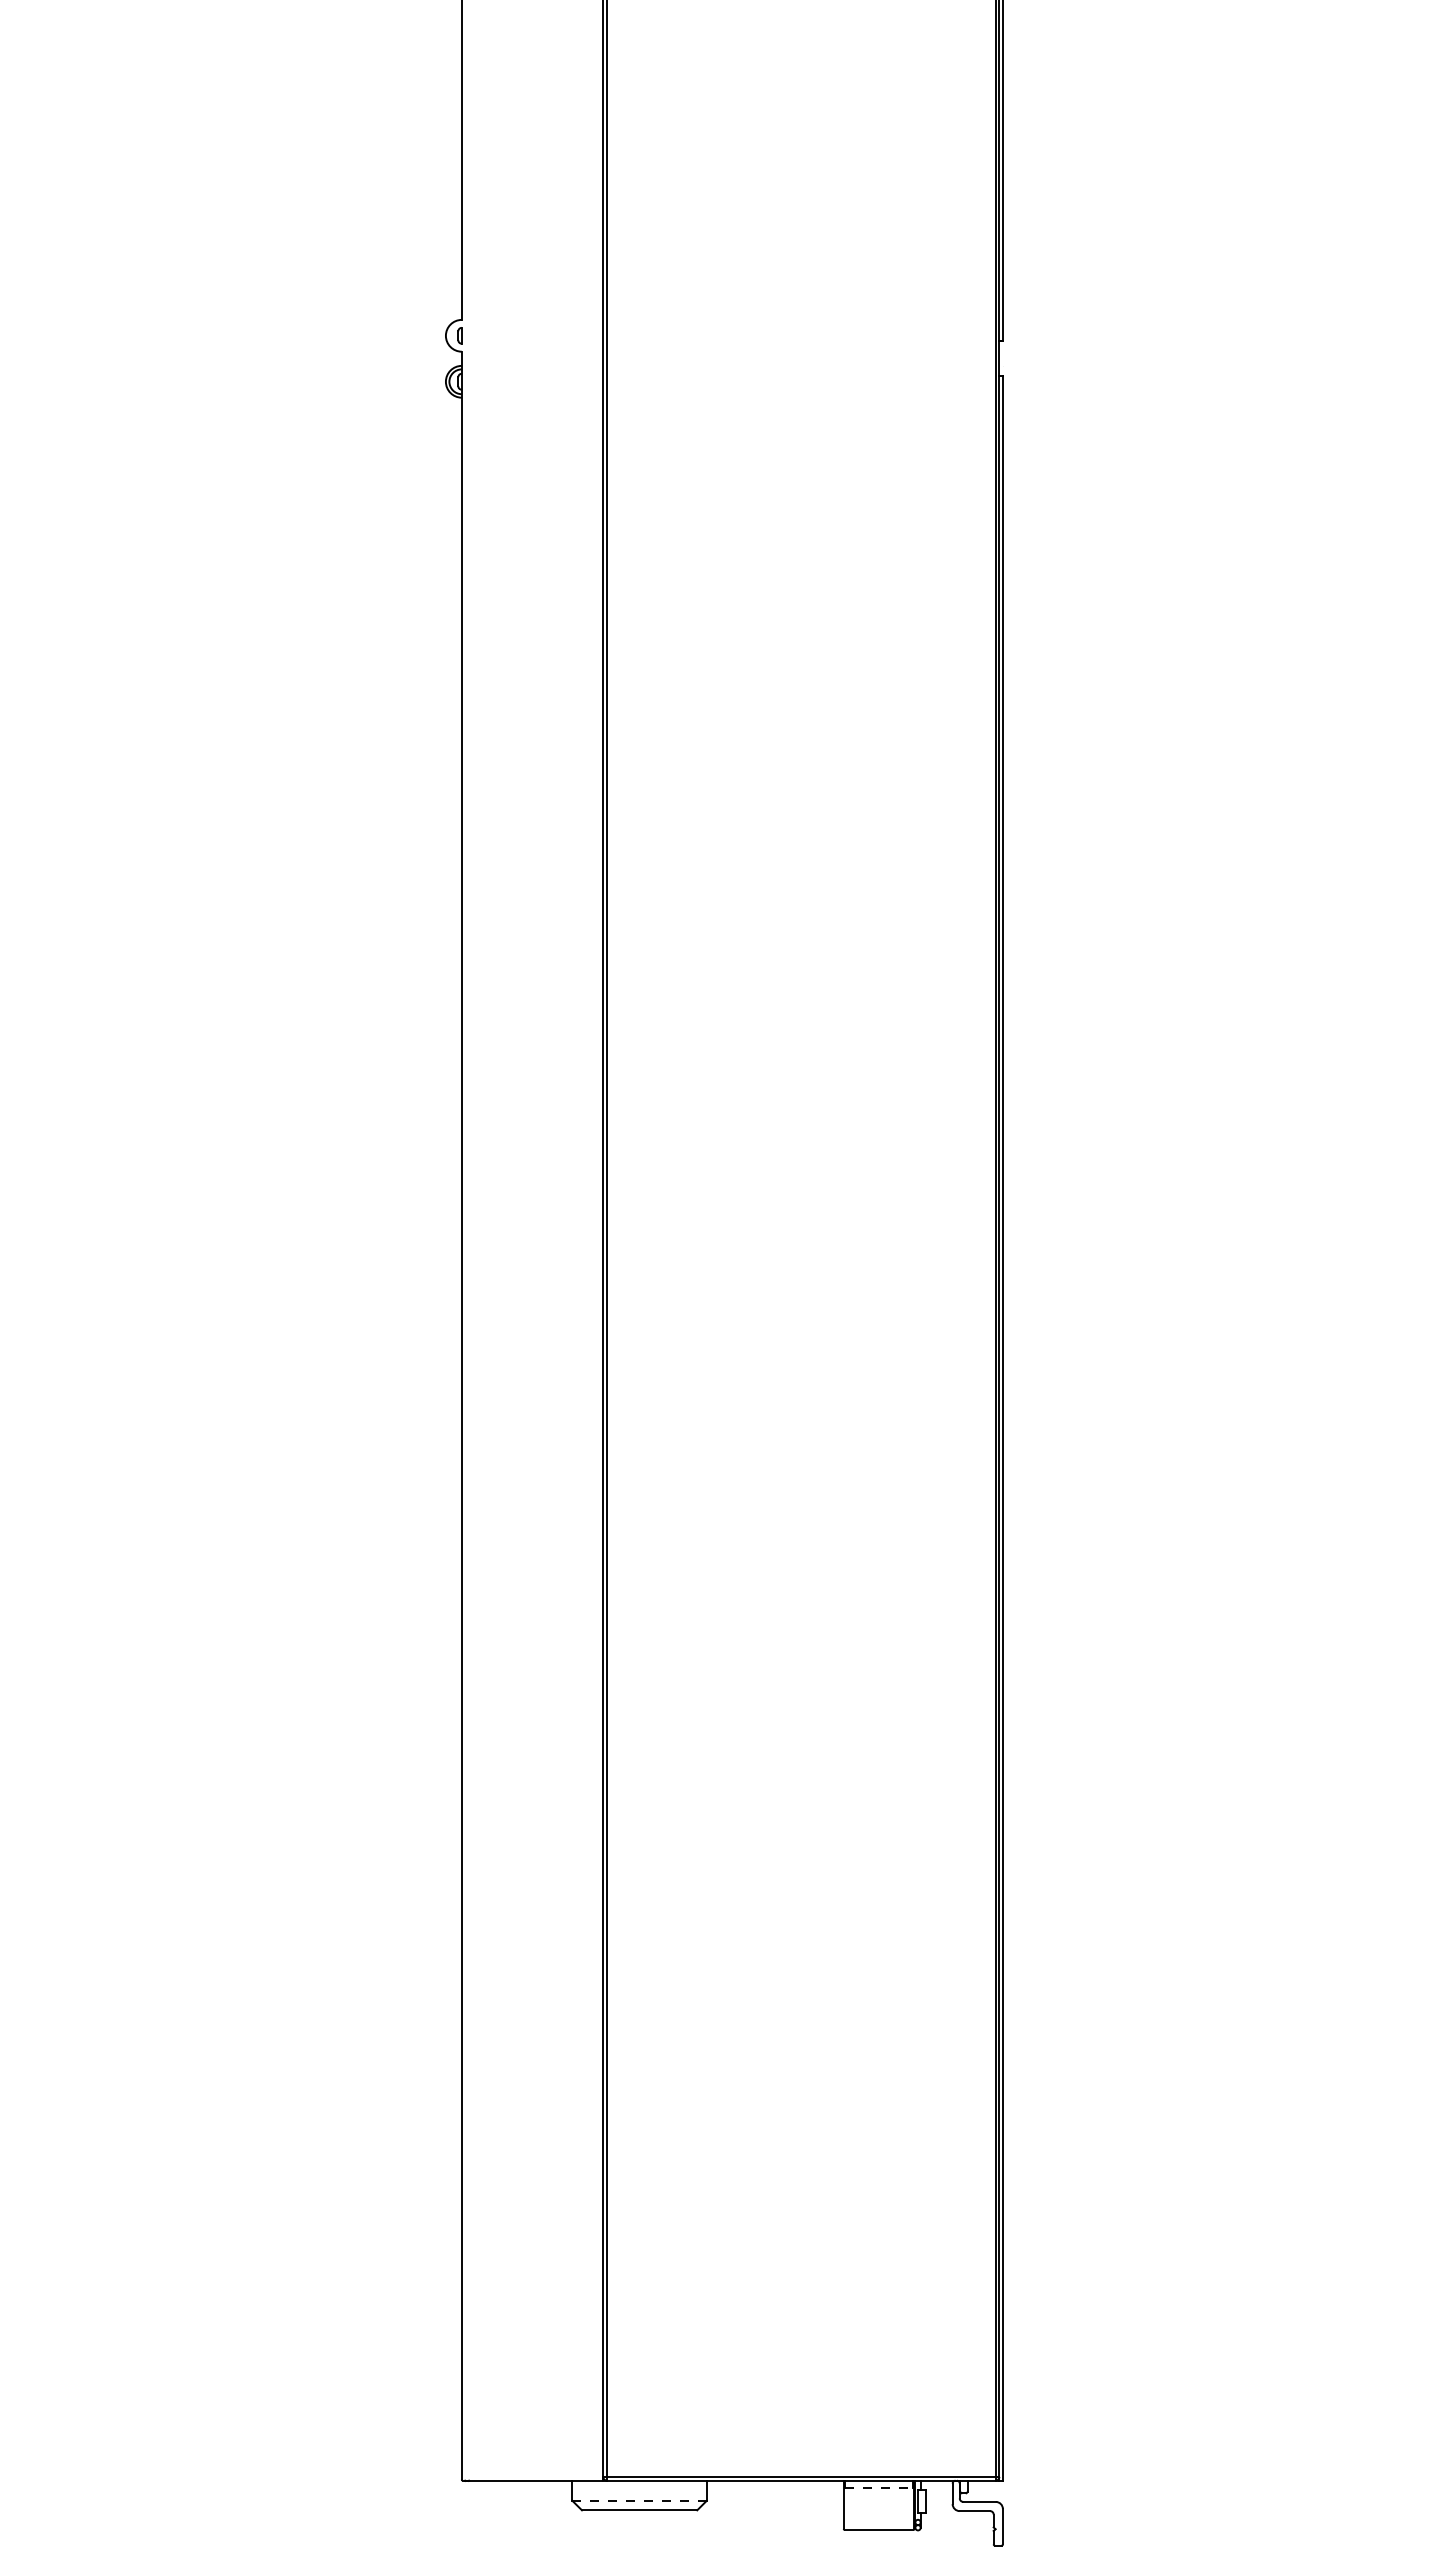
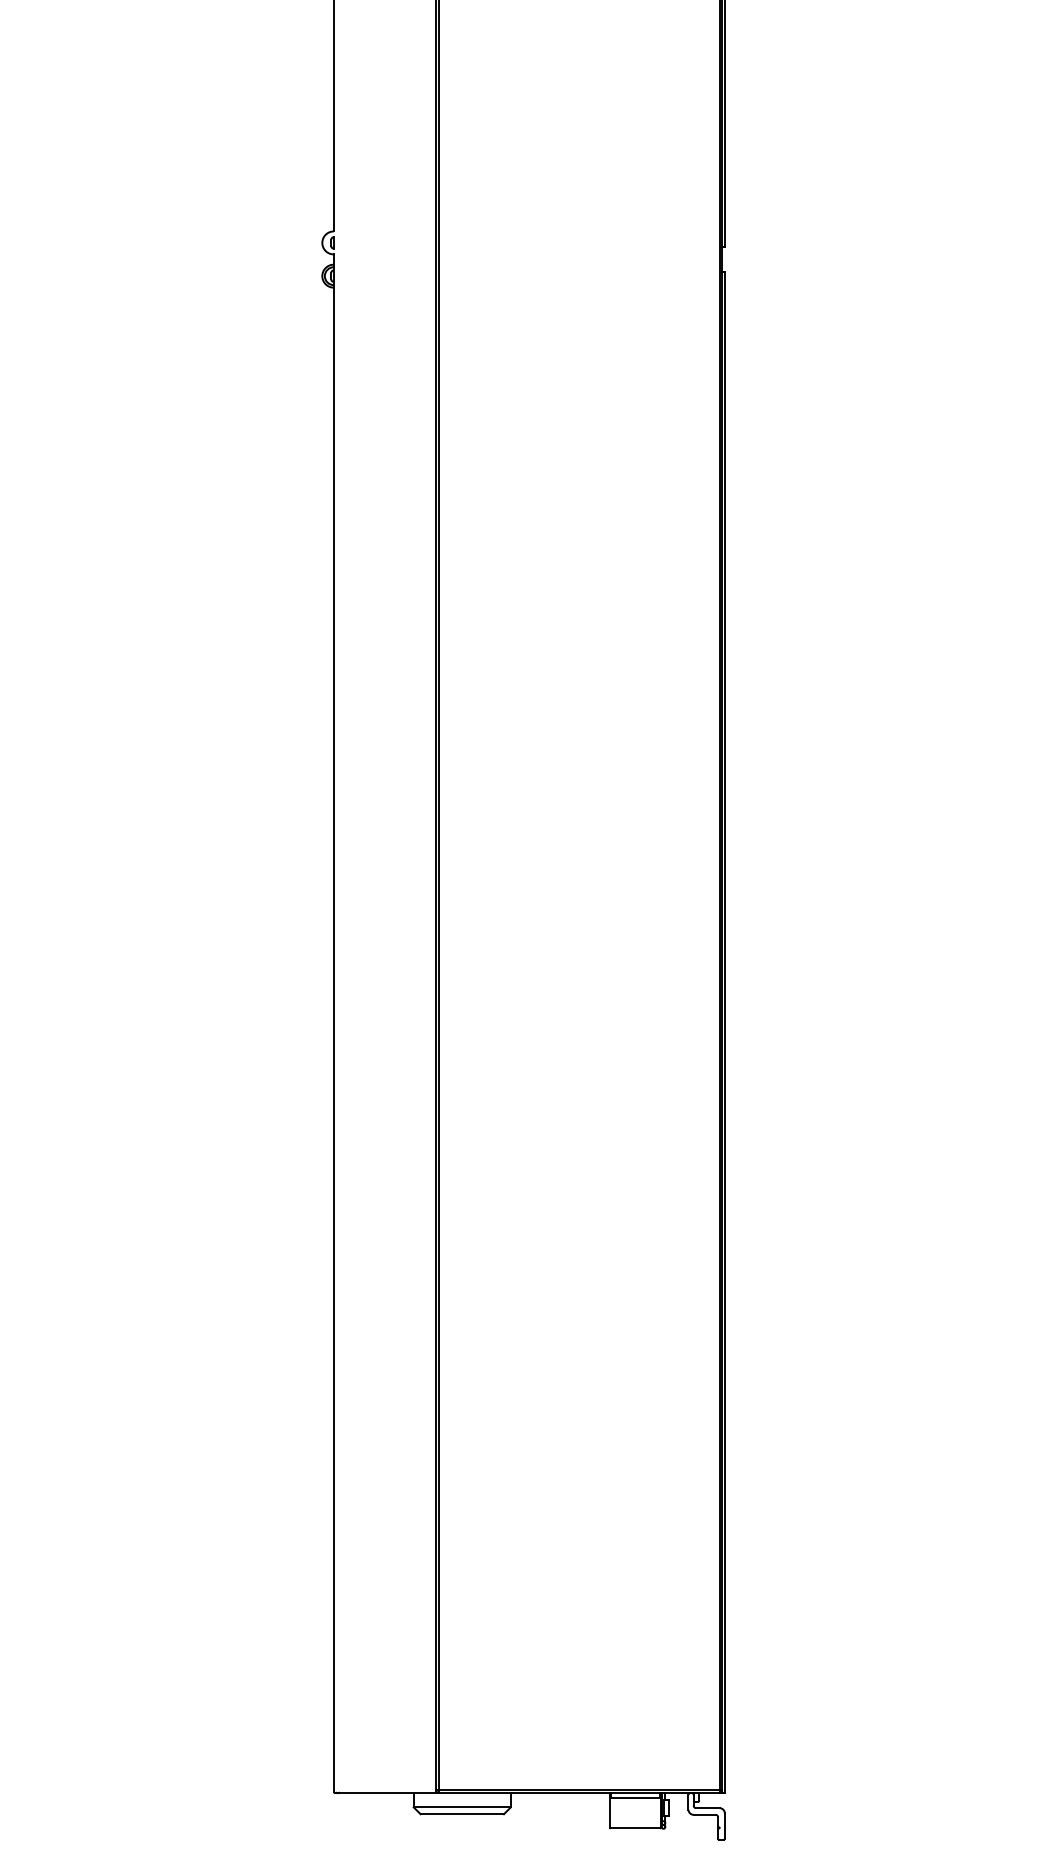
line: (879, 2487) -> (635, 1797), dashed -> solid
line: (640, 2500) -> (462, 1807), dashed -> solid

